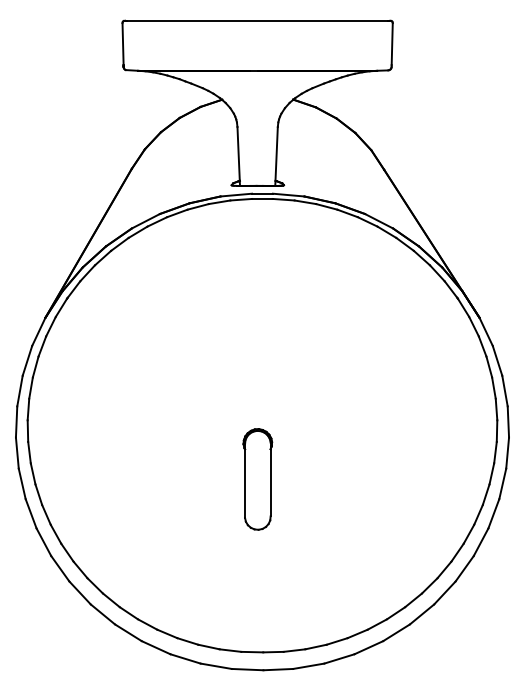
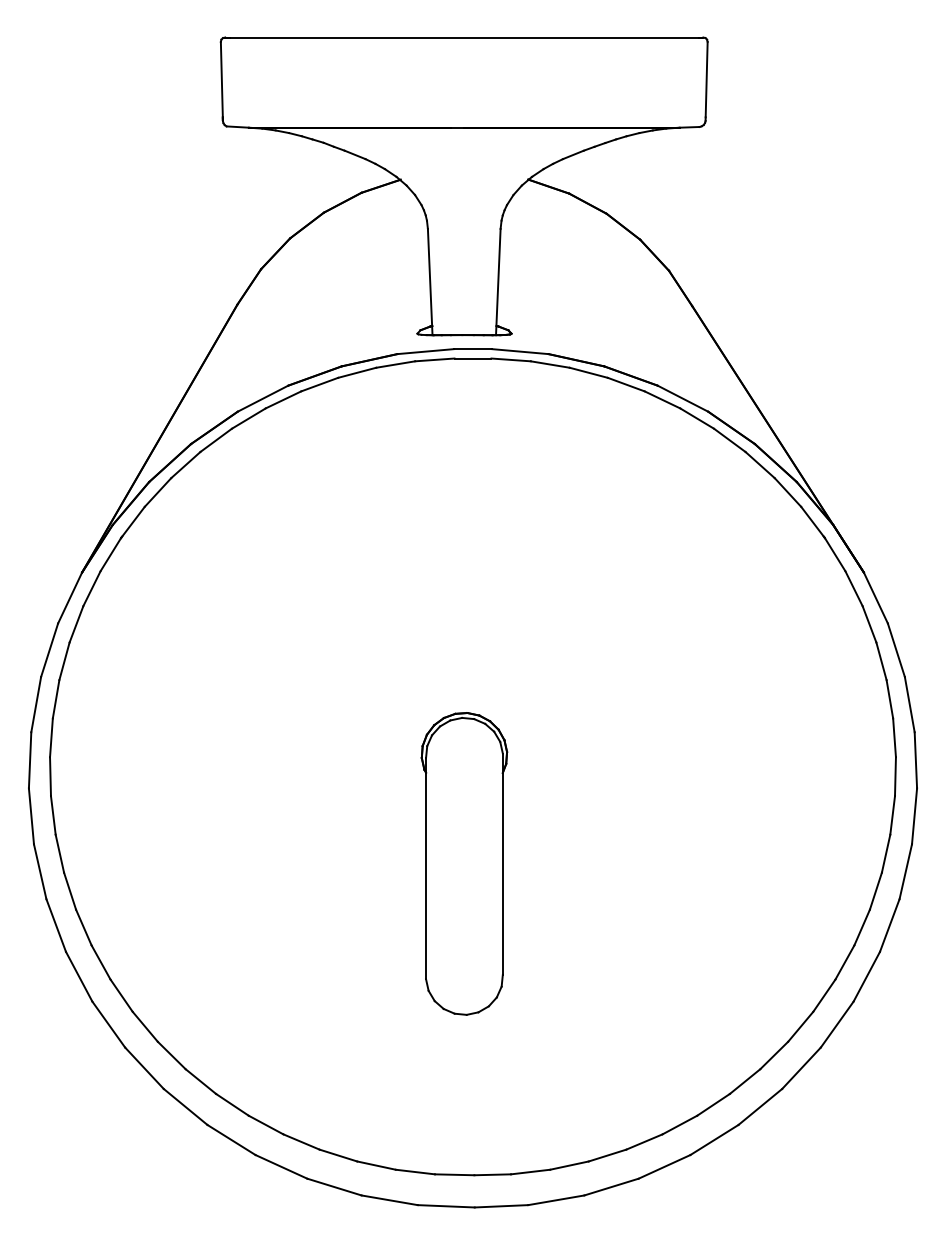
part: (257, 479) -> (463, 863), size x1.67

